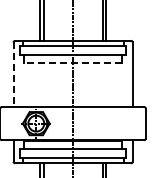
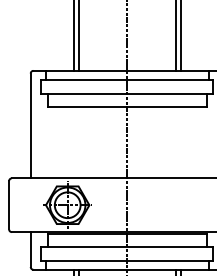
line: (73, 62) -> (128, 106), dashed -> solid
line: (13, 75) -> (30, 127), dashed -> solid

